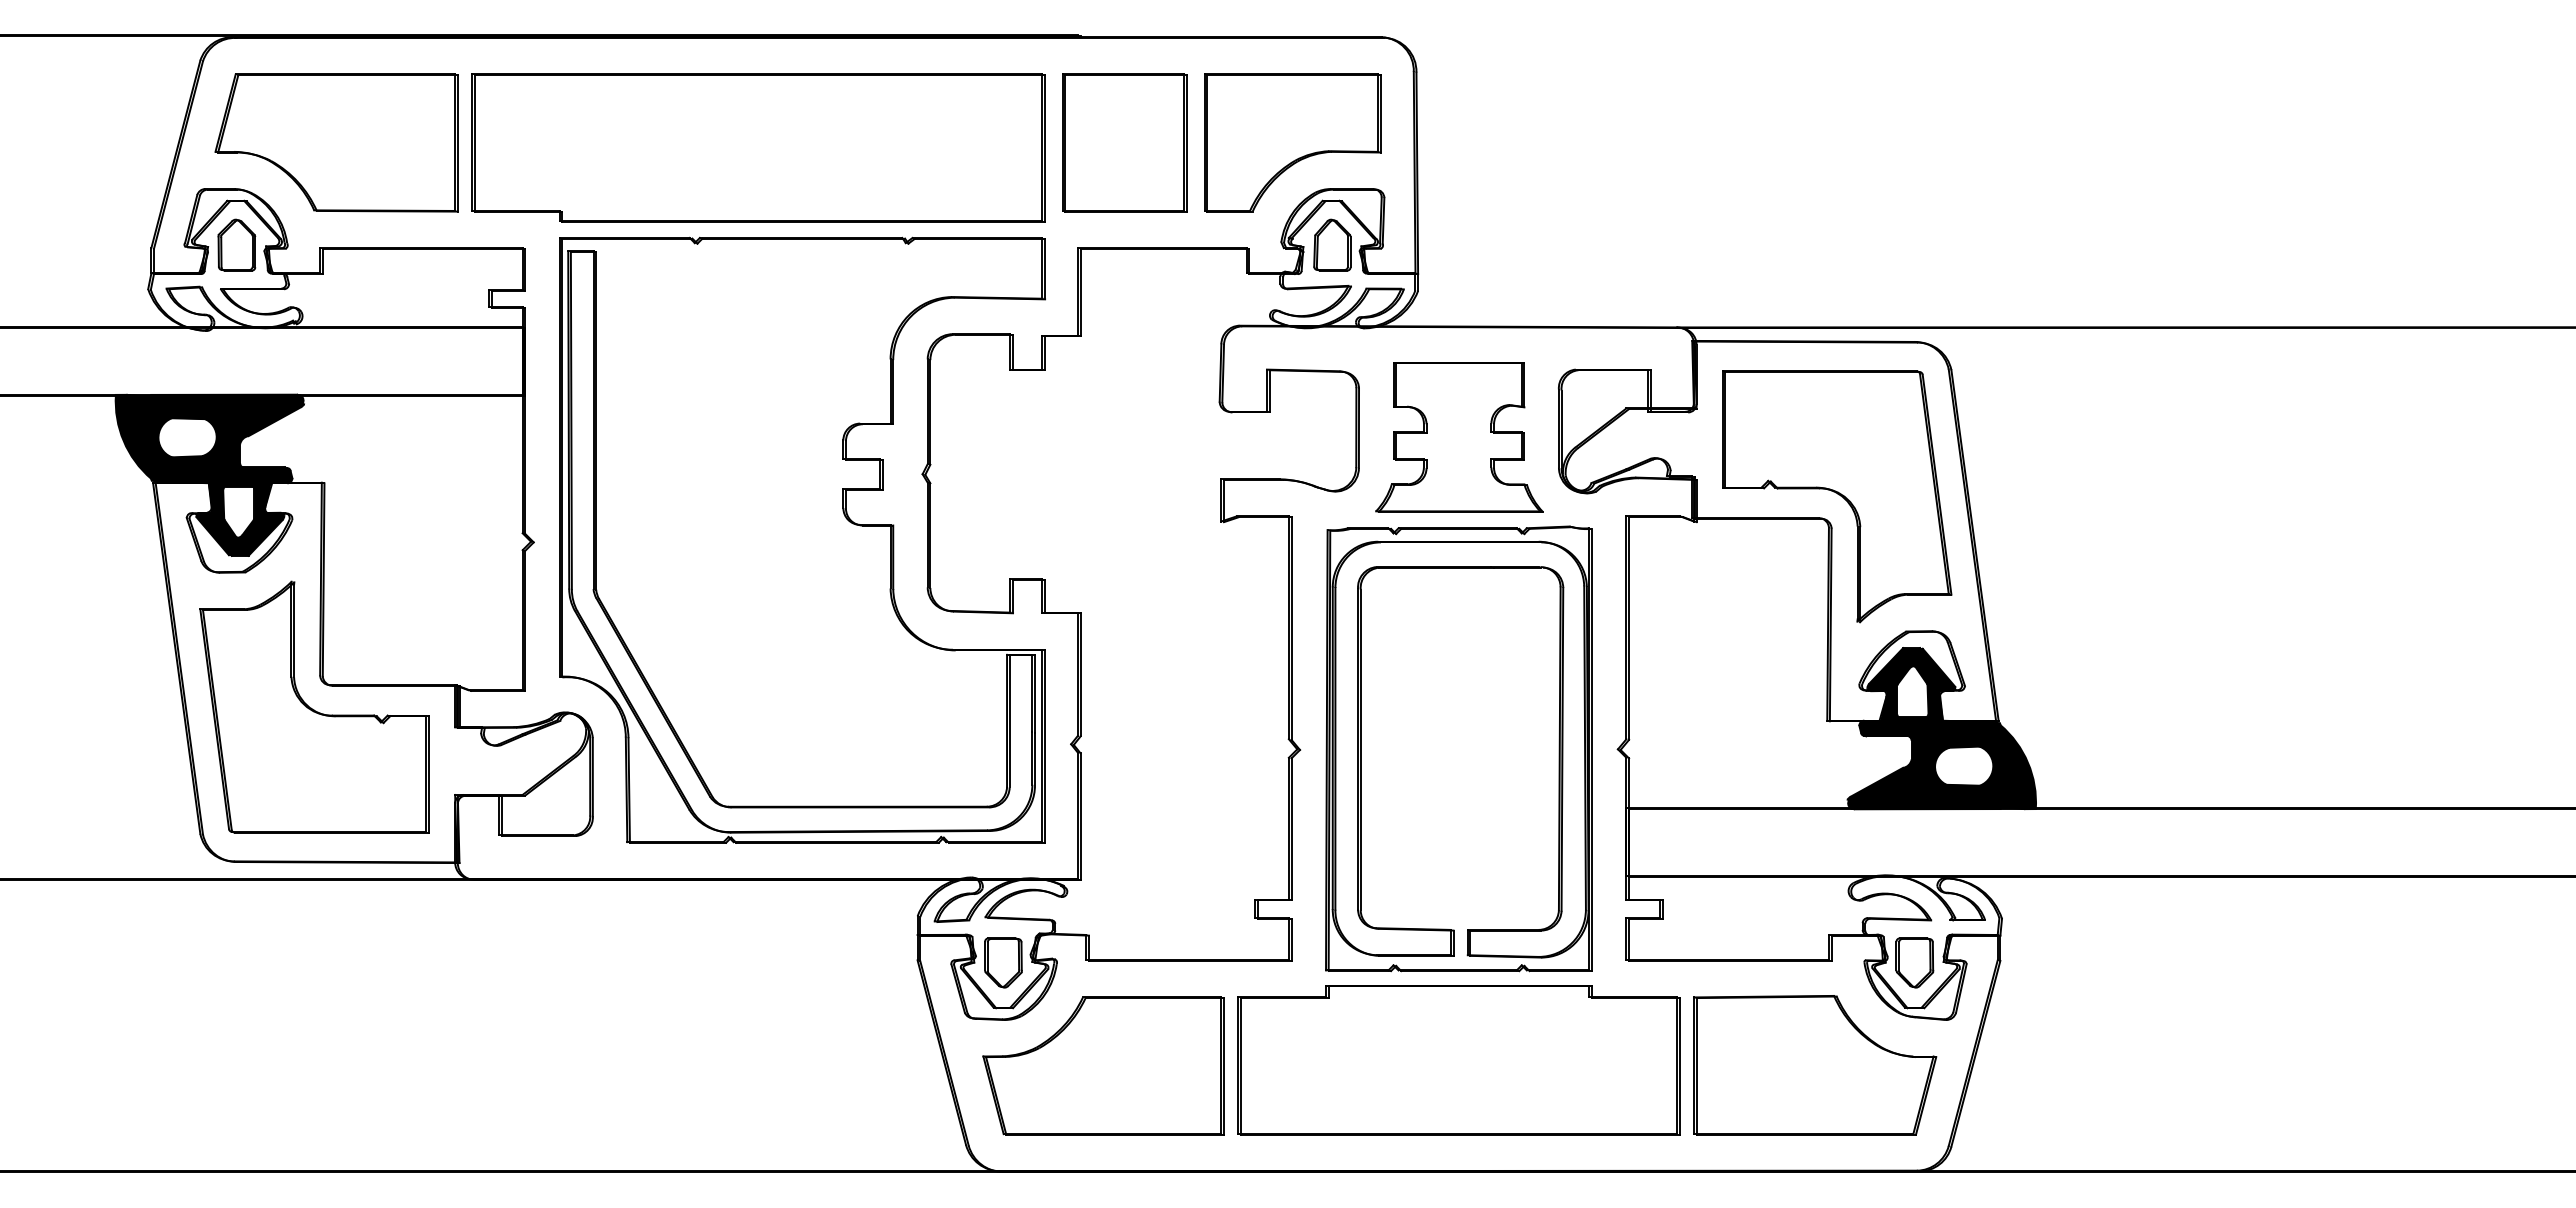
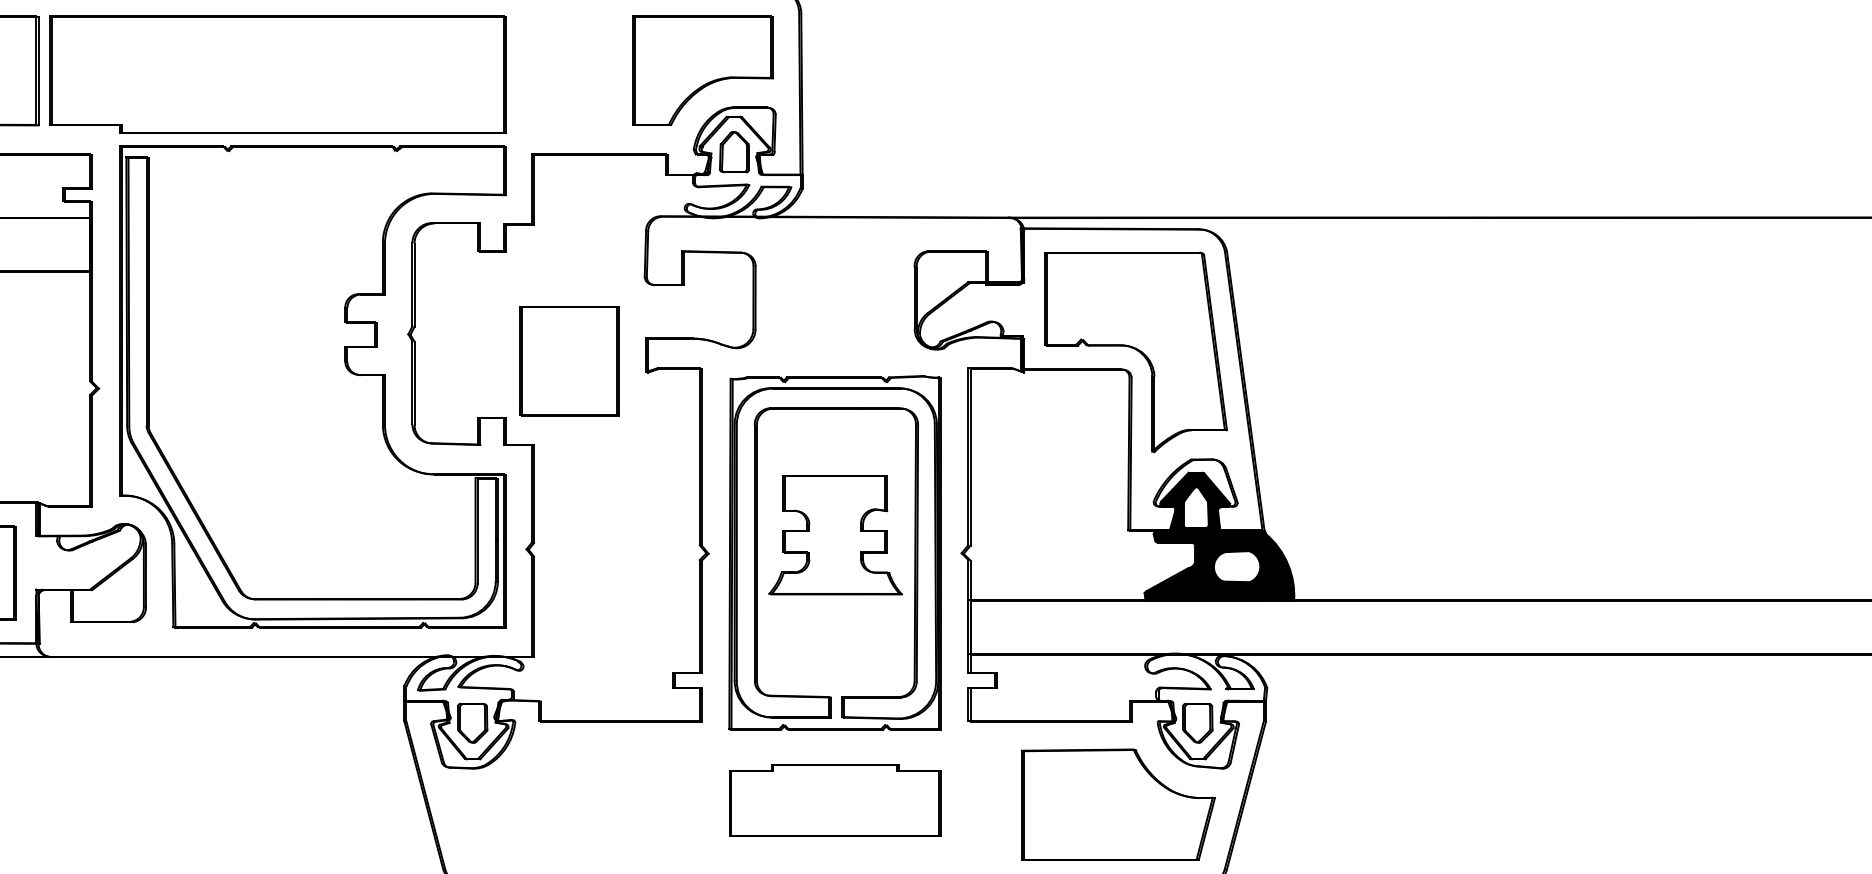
part: (1124, 142) -> (568, 360), moved
part: (1459, 437) -> (835, 535), moved
part: (1458, 1060) -> (834, 800), size x0.6
part: (1103, 1065) -> (552, 804), removed

